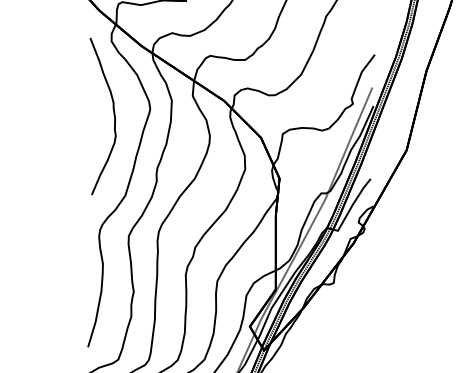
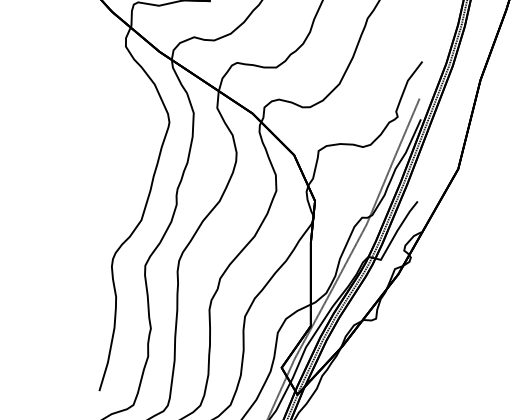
part: (113, 115) -> (128, 130), removed

